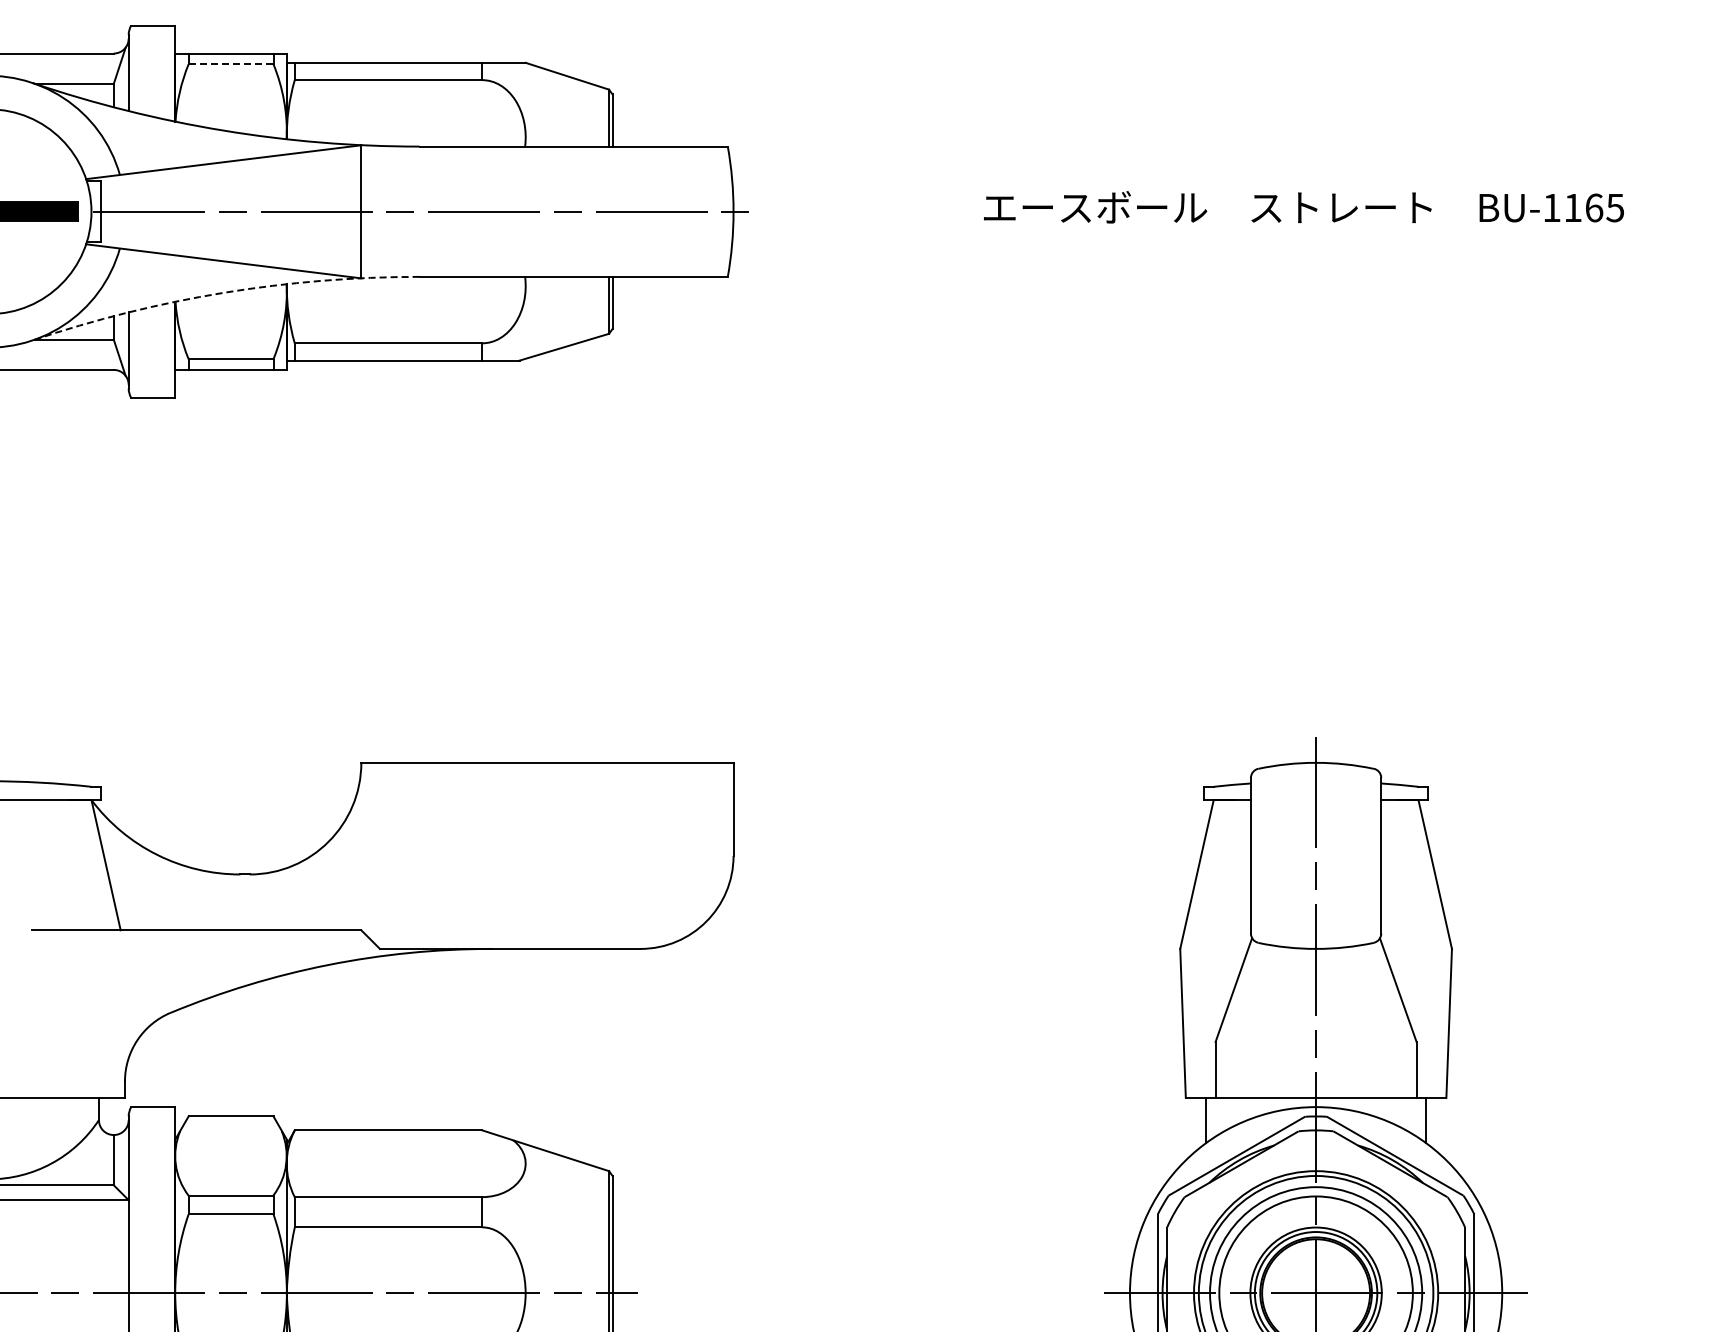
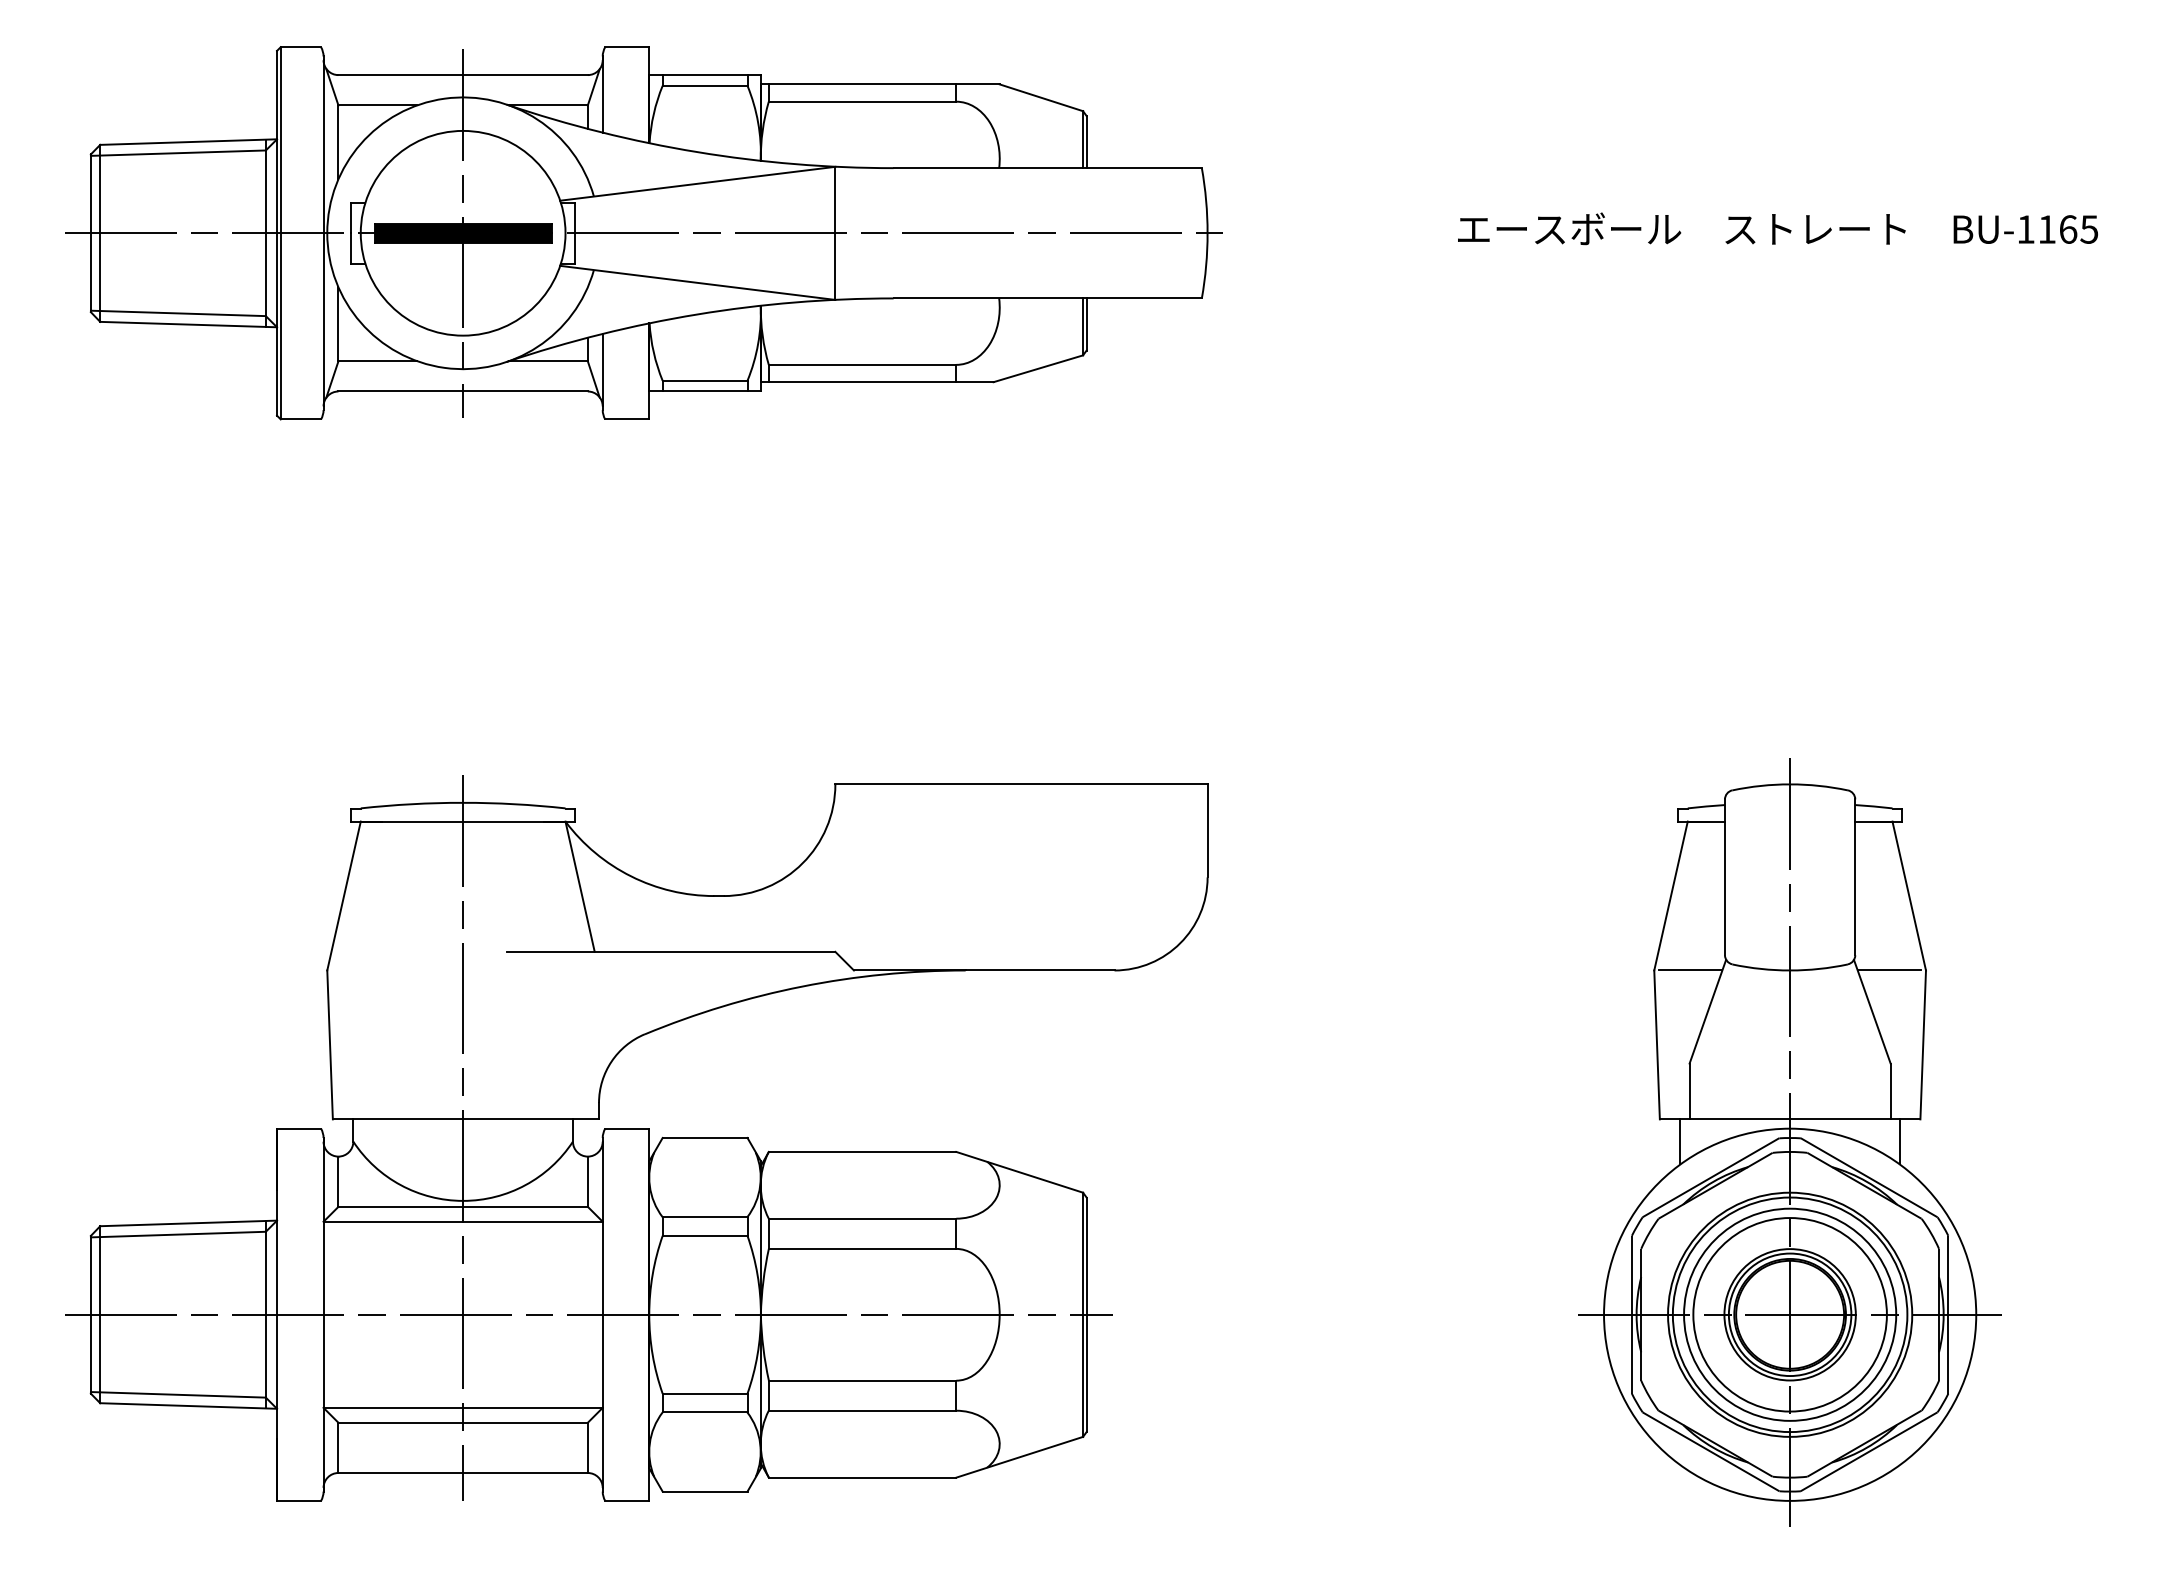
line: (231, 63) -> (705, 85), dashed -> solid
arc: (223, 292) -> (697, 314), dashed -> solid
line: (1216, 948) -> (1690, 970), added
line: (1415, 948) -> (1889, 970), added

